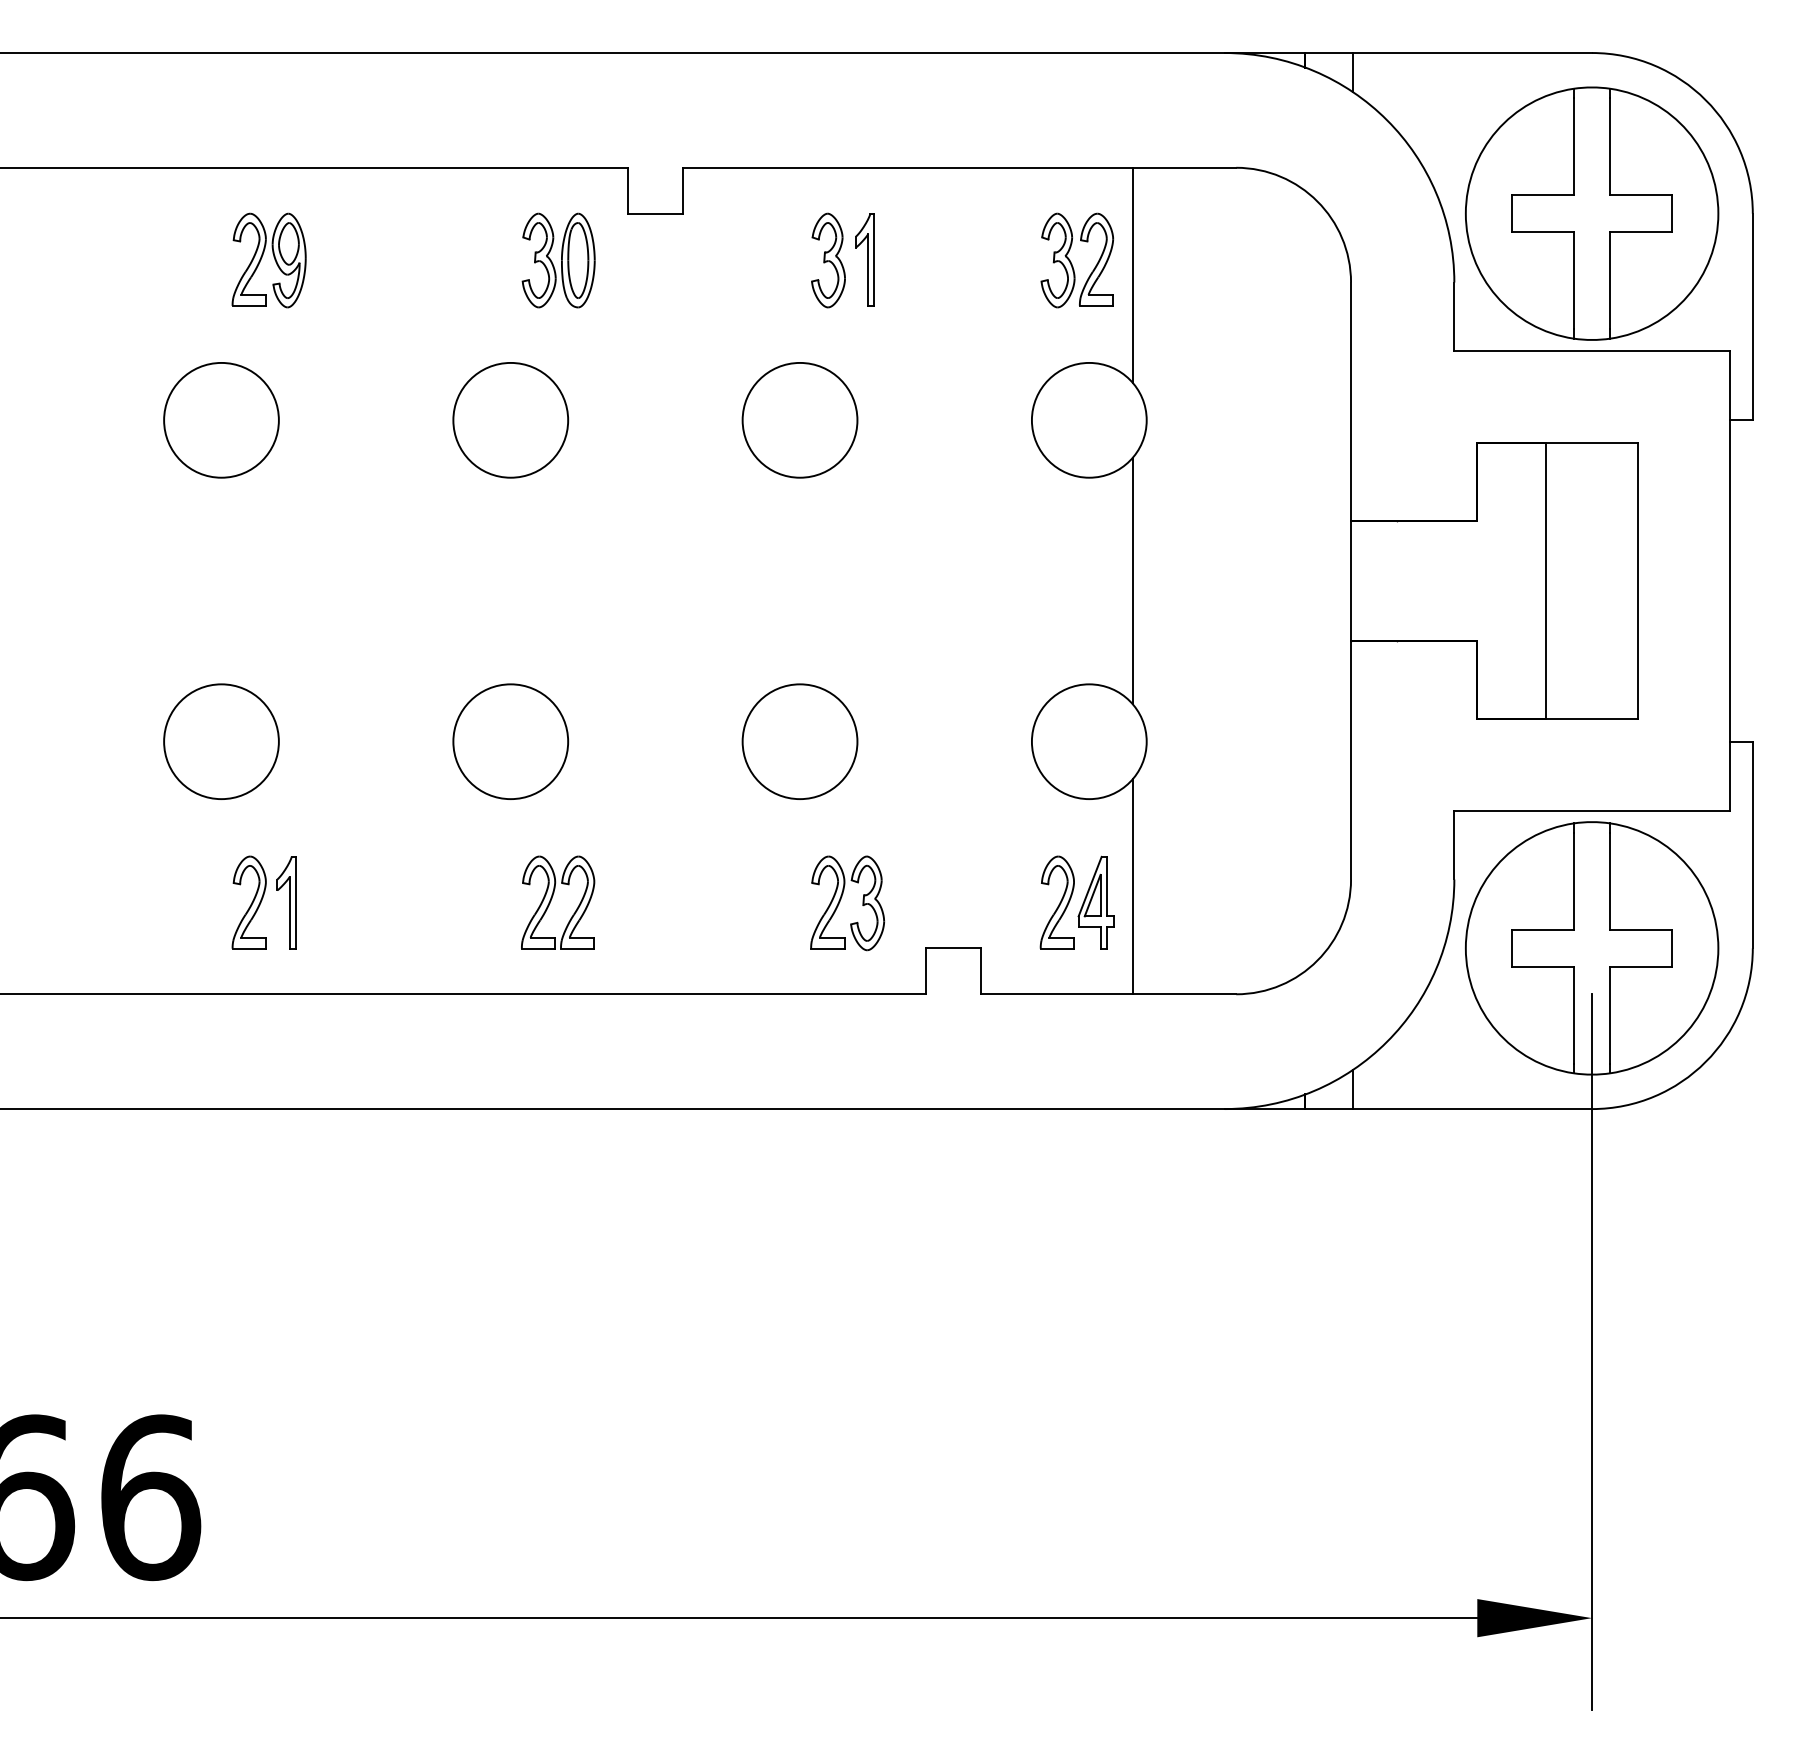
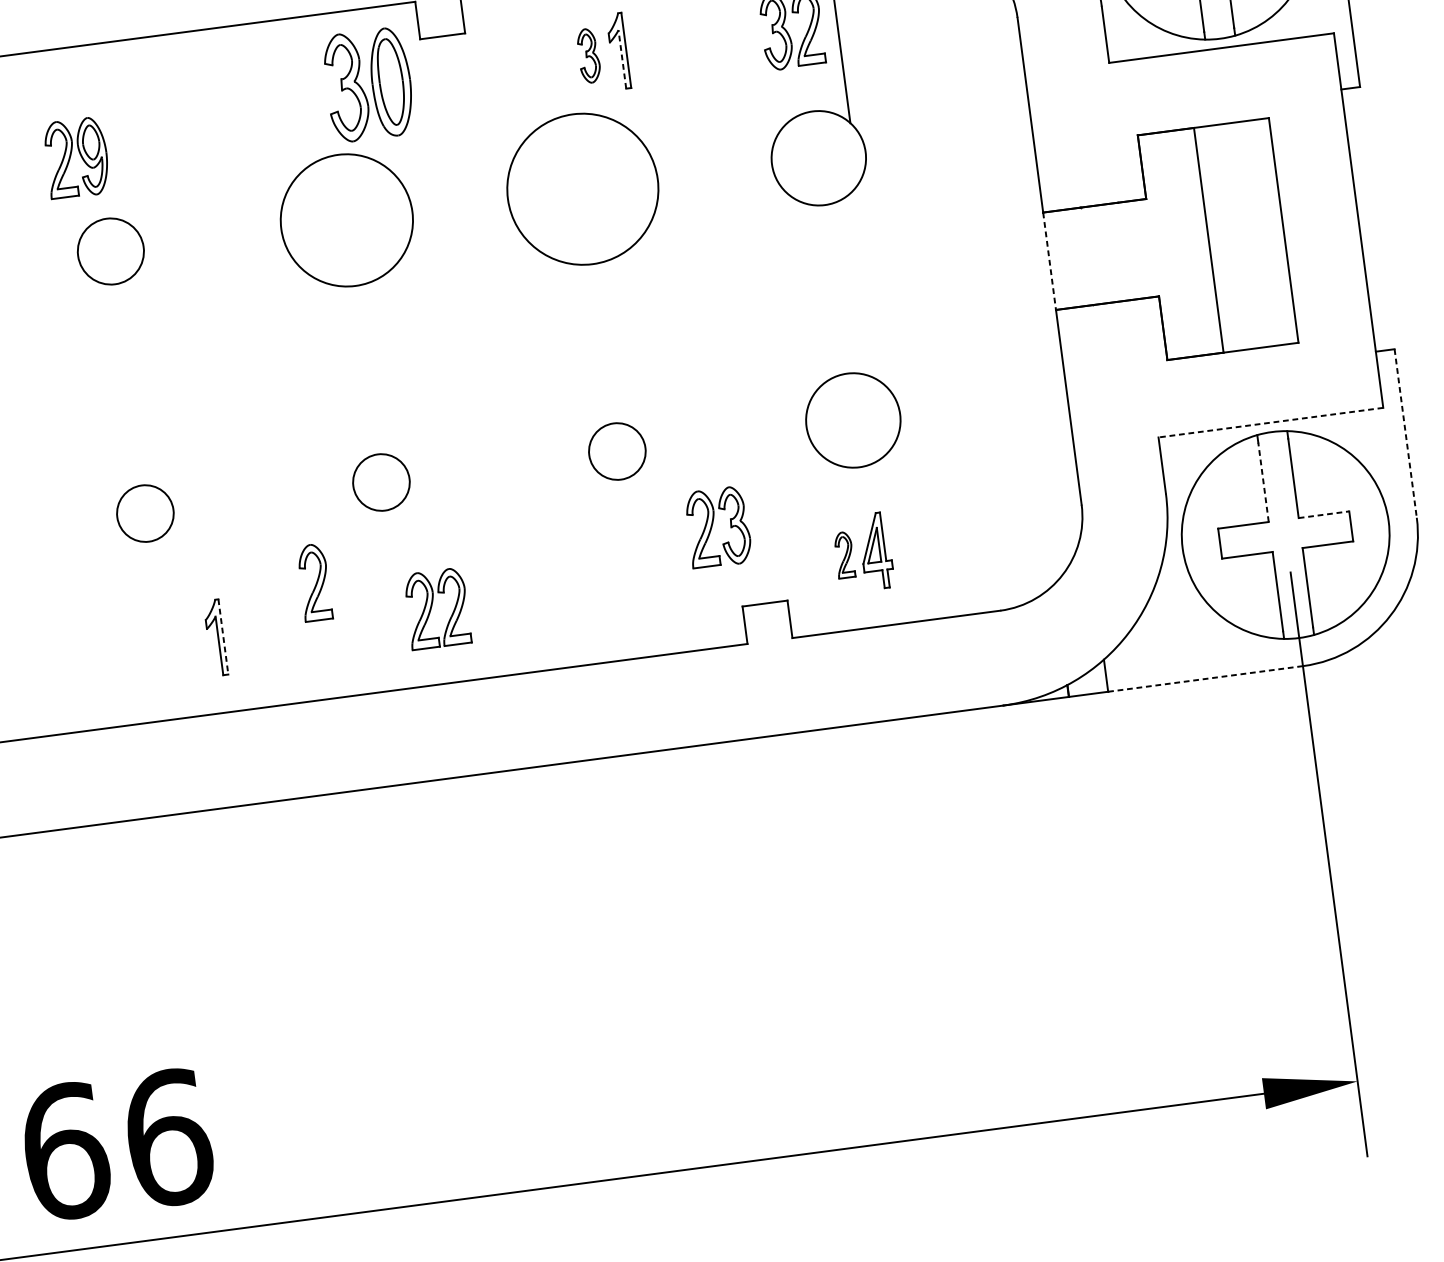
part: (268, 260) -> (76, 158), moved
part: (558, 260) -> (368, 84), size x1.4
part: (828, 260) -> (588, 55), size x0.7
line: (868, 270) -> (622, 59), solid -> dashed
circle: (510, 419) -> (346, 219), size x1.4
circle: (221, 420) -> (110, 251), size x0.7
circle: (799, 420) -> (582, 189), size x1.6
line: (1132, 580) -> (871, 284), removed
line: (1351, 581) -> (1050, 261), solid -> dashed
circle: (221, 741) -> (145, 513), size x0.6
circle: (510, 741) -> (381, 482), size x0.6
circle: (799, 741) -> (616, 451), size x0.6
line: (1592, 810) -> (1271, 422), solid -> dashed
line: (1752, 845) -> (1405, 433), solid -> dashed
line: (1573, 881) -> (1263, 482), solid -> dashed
line: (1132, 886) -> (904, 533), removed
part: (248, 902) -> (313, 582), moved
part: (840, 902) -> (712, 527), moved
part: (1056, 902) -> (843, 555), size x0.6
line: (295, 903) -> (223, 637), solid -> dashed
line: (1641, 930) -> (1324, 515), solid -> dashed
line: (1472, 1109) -> (1205, 679), solid -> dashed

